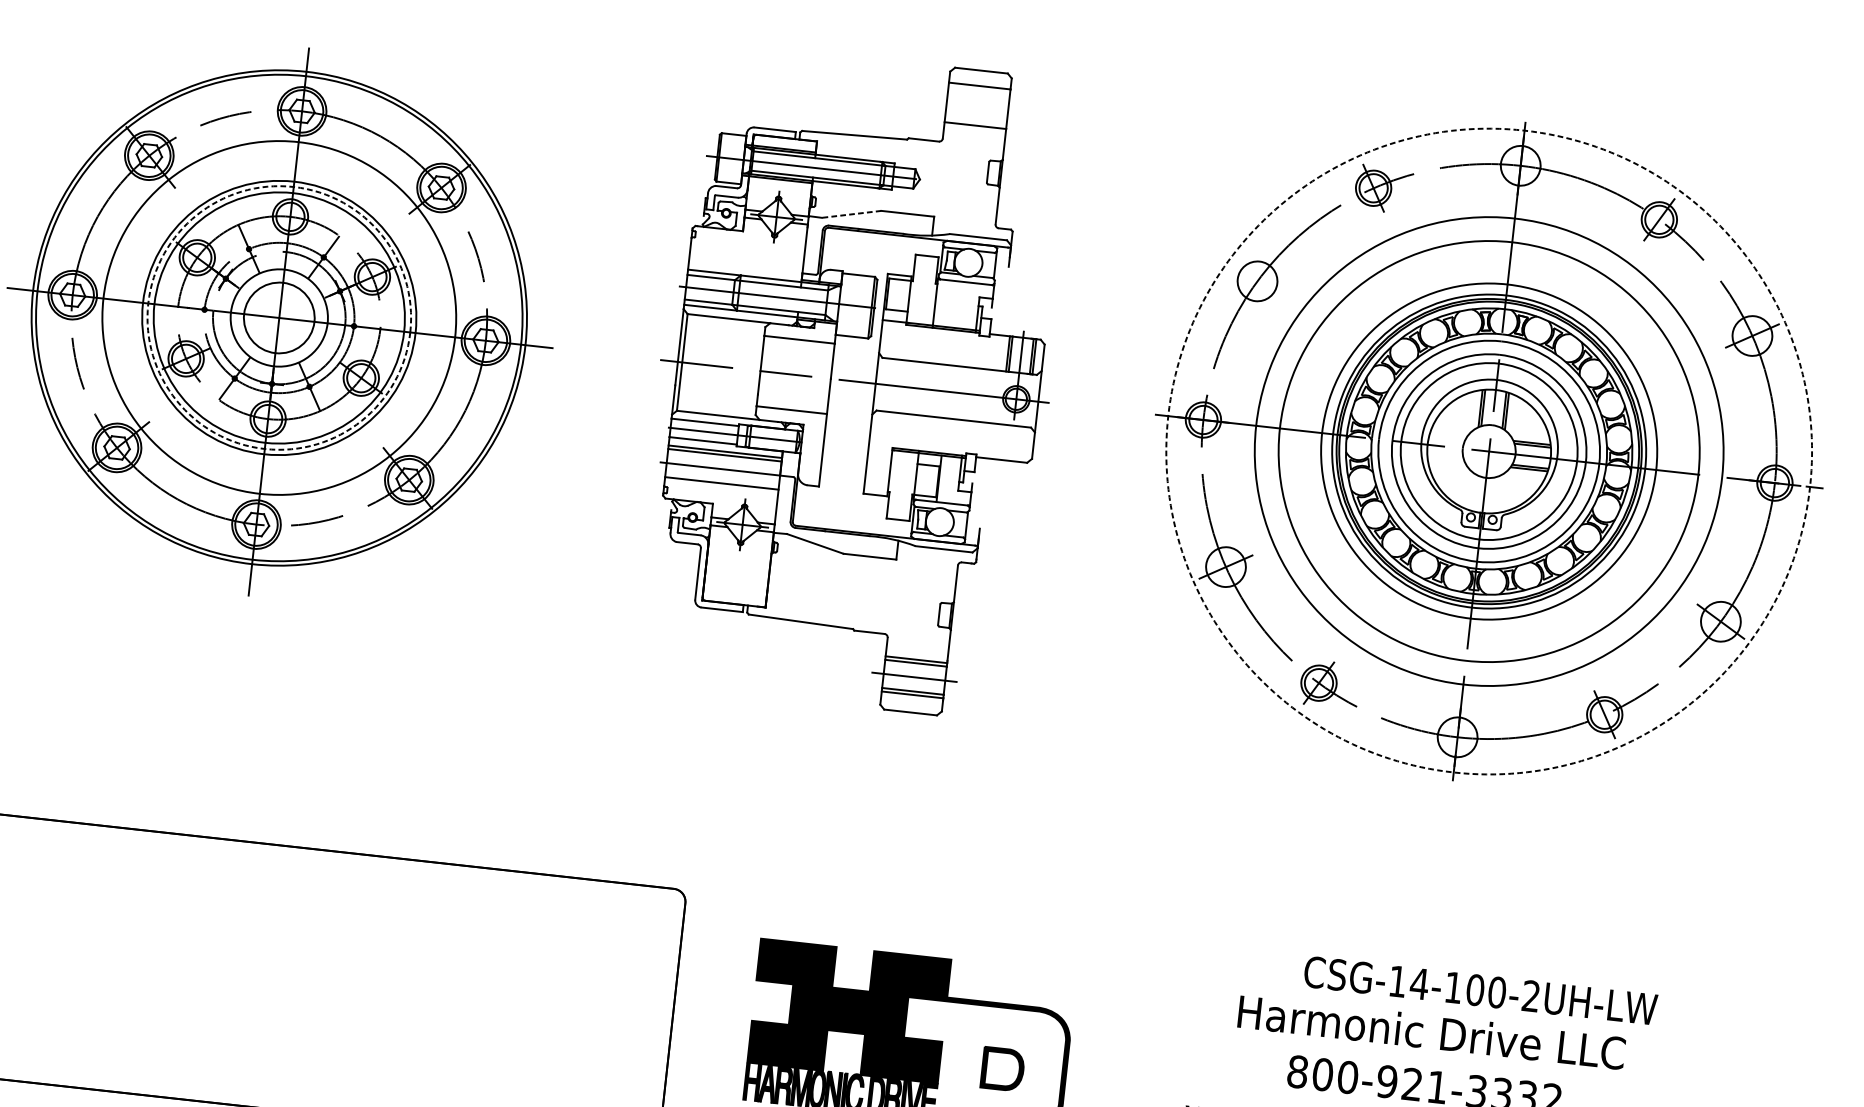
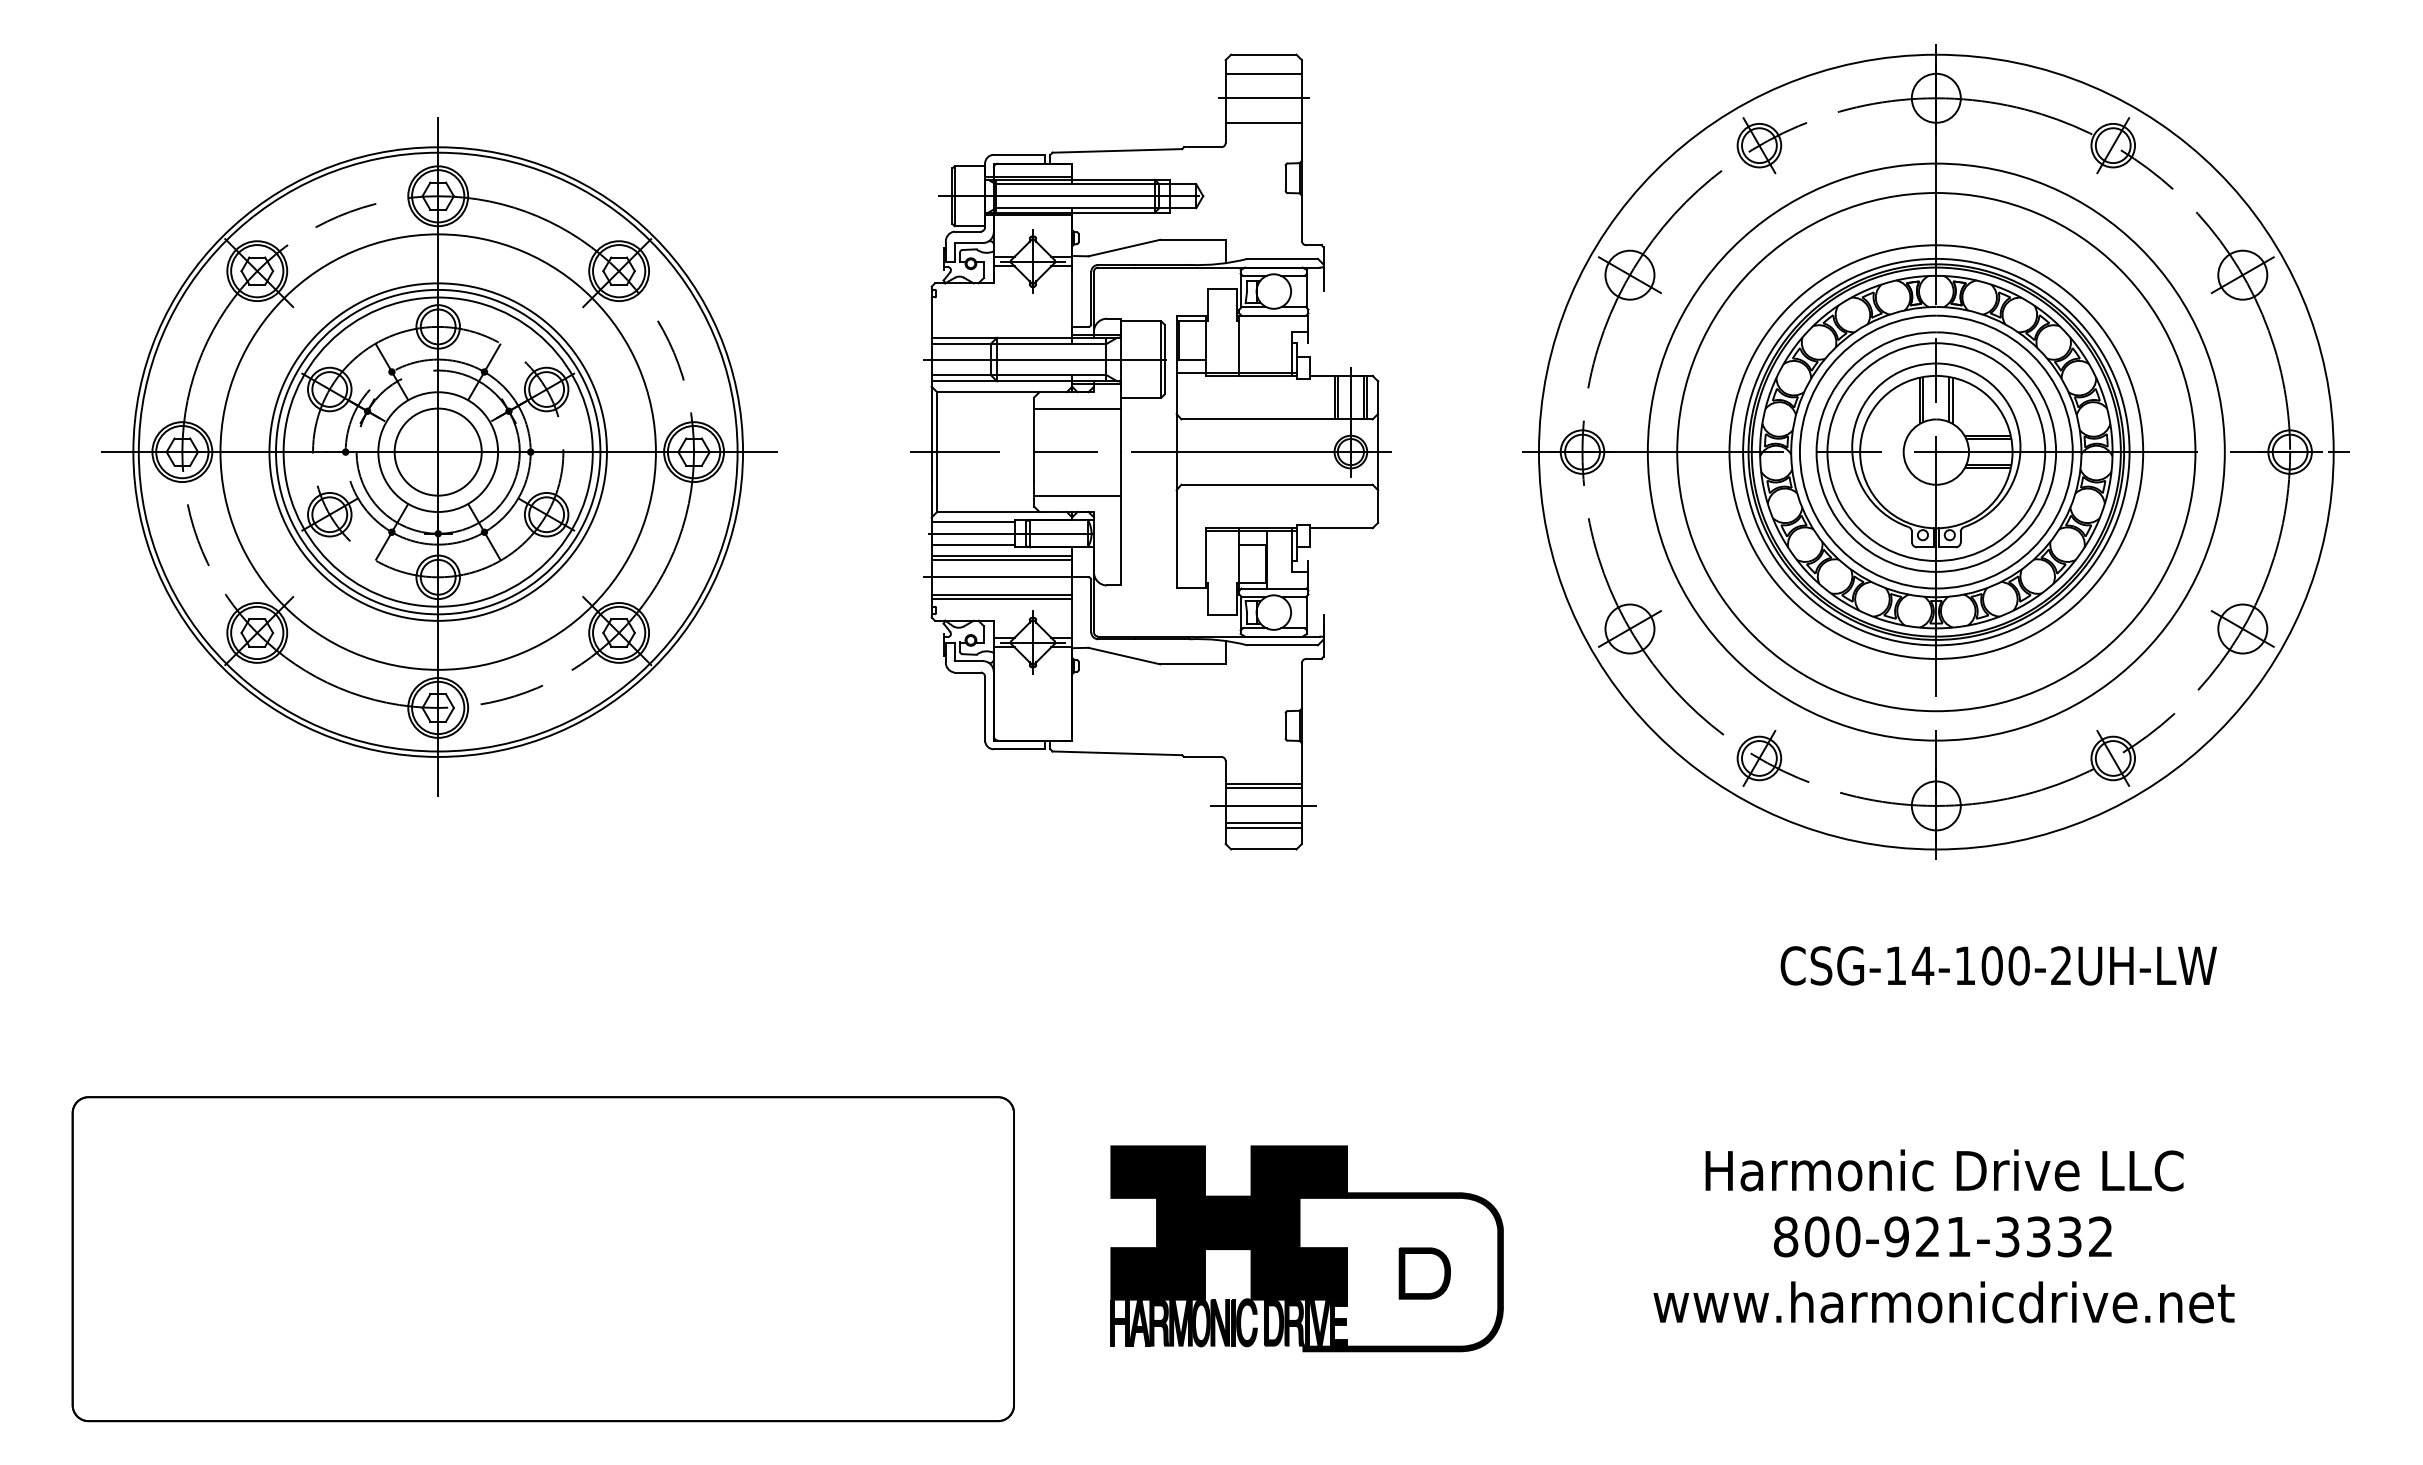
line: (977, 105) -> (1263, 98), added
line: (851, 214) -> (1124, 248), dashed -> solid
line: (1257, 280) -> (1629, 274), added
circle: (279, 317) -> (438, 451), dashed -> solid
circle: (1488, 450) -> (1935, 451), dashed -> solid
line: (721, 487) -> (1001, 599), added
text: (1480, 990) -> (1998, 965), moved

